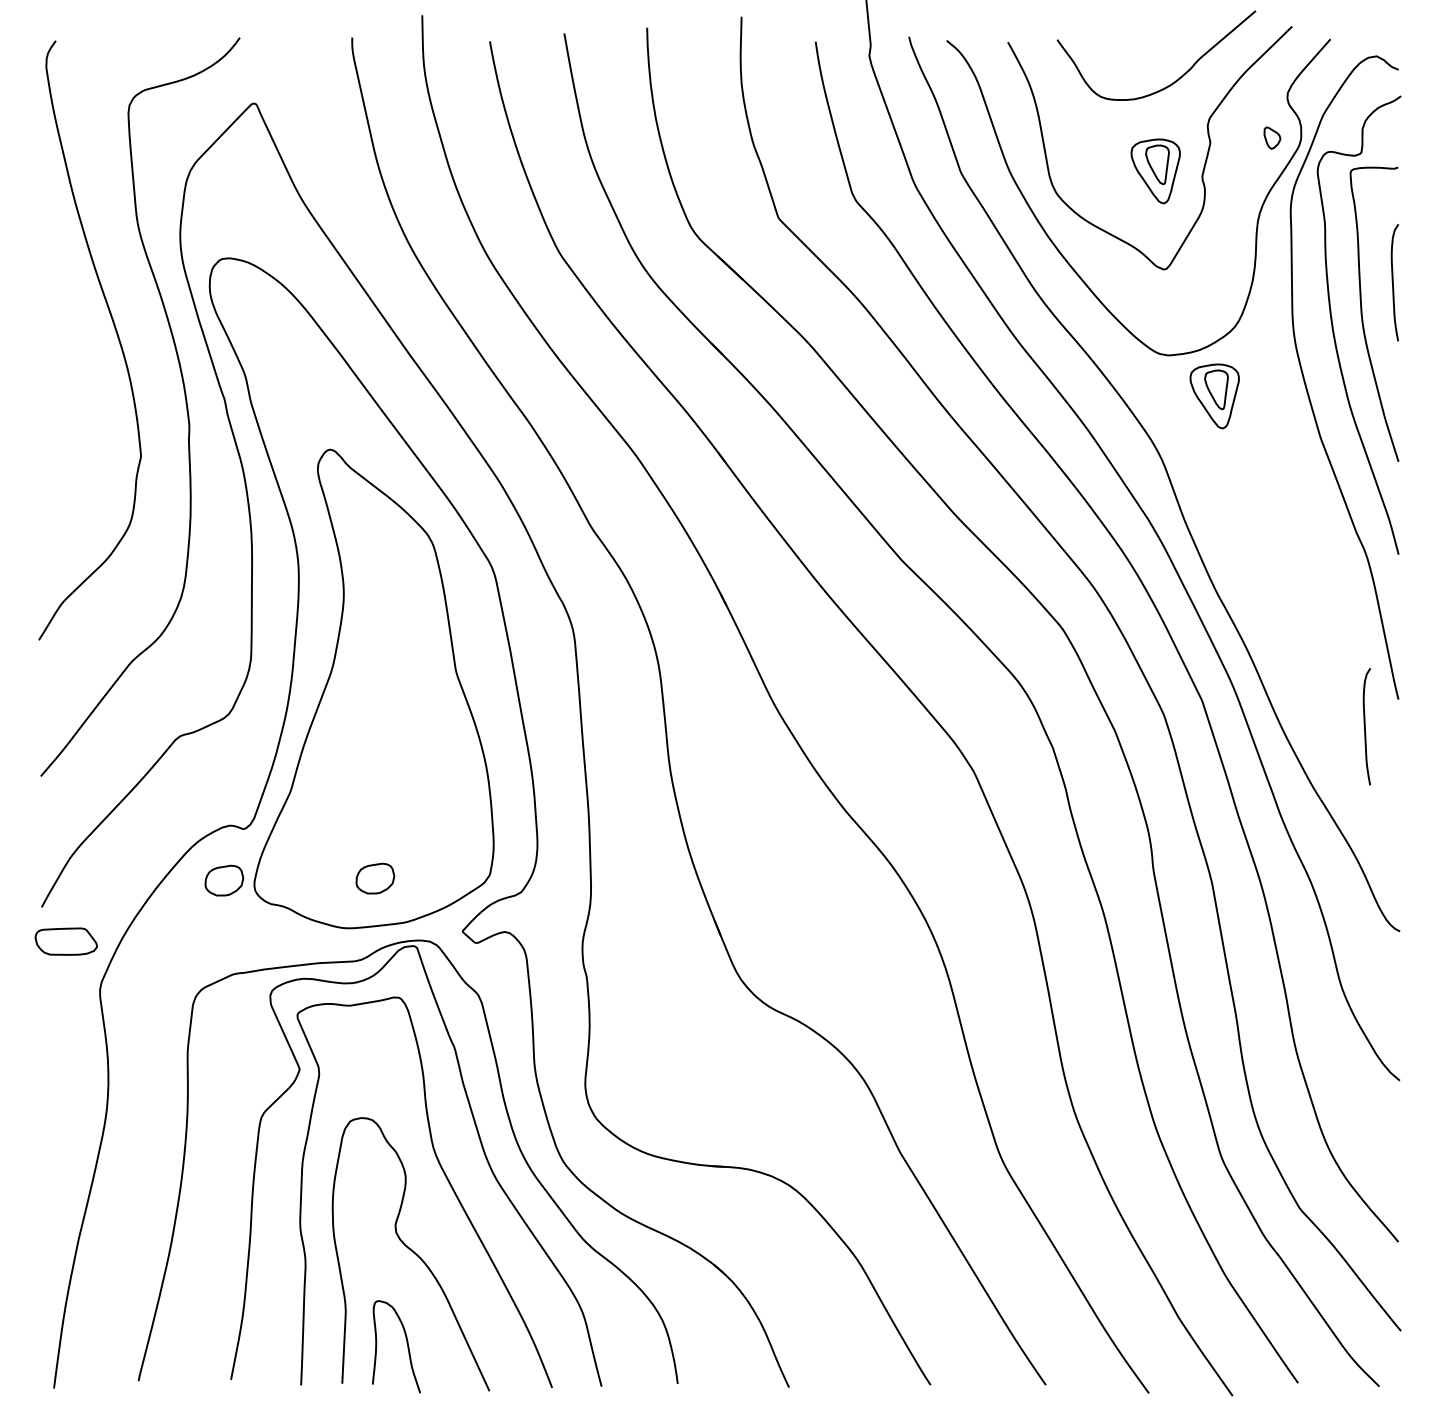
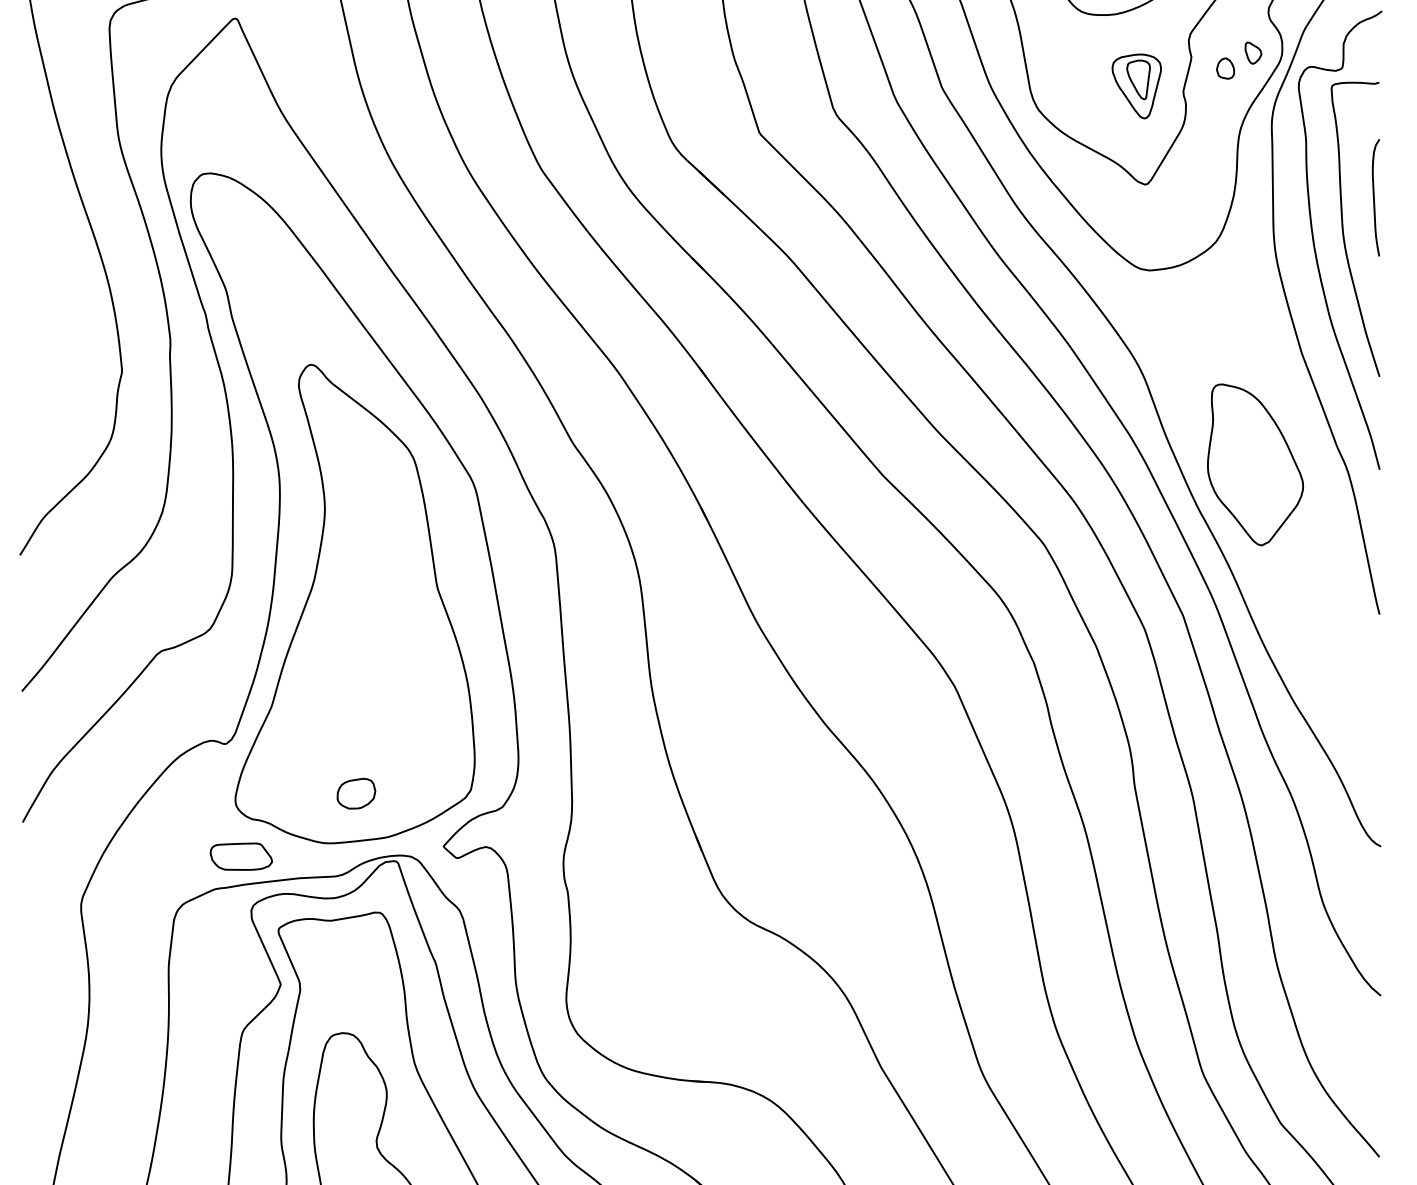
part: (1244, 153) -> (1225, 68), added
part: (1214, 396) -> (1195, 311), removed
part: (1274, 549) -> (1255, 464), added
curve: (1365, 726) -> (1346, 641), removed
part: (224, 880) -> (205, 795), removed
part: (65, 941) -> (240, 856), moved

